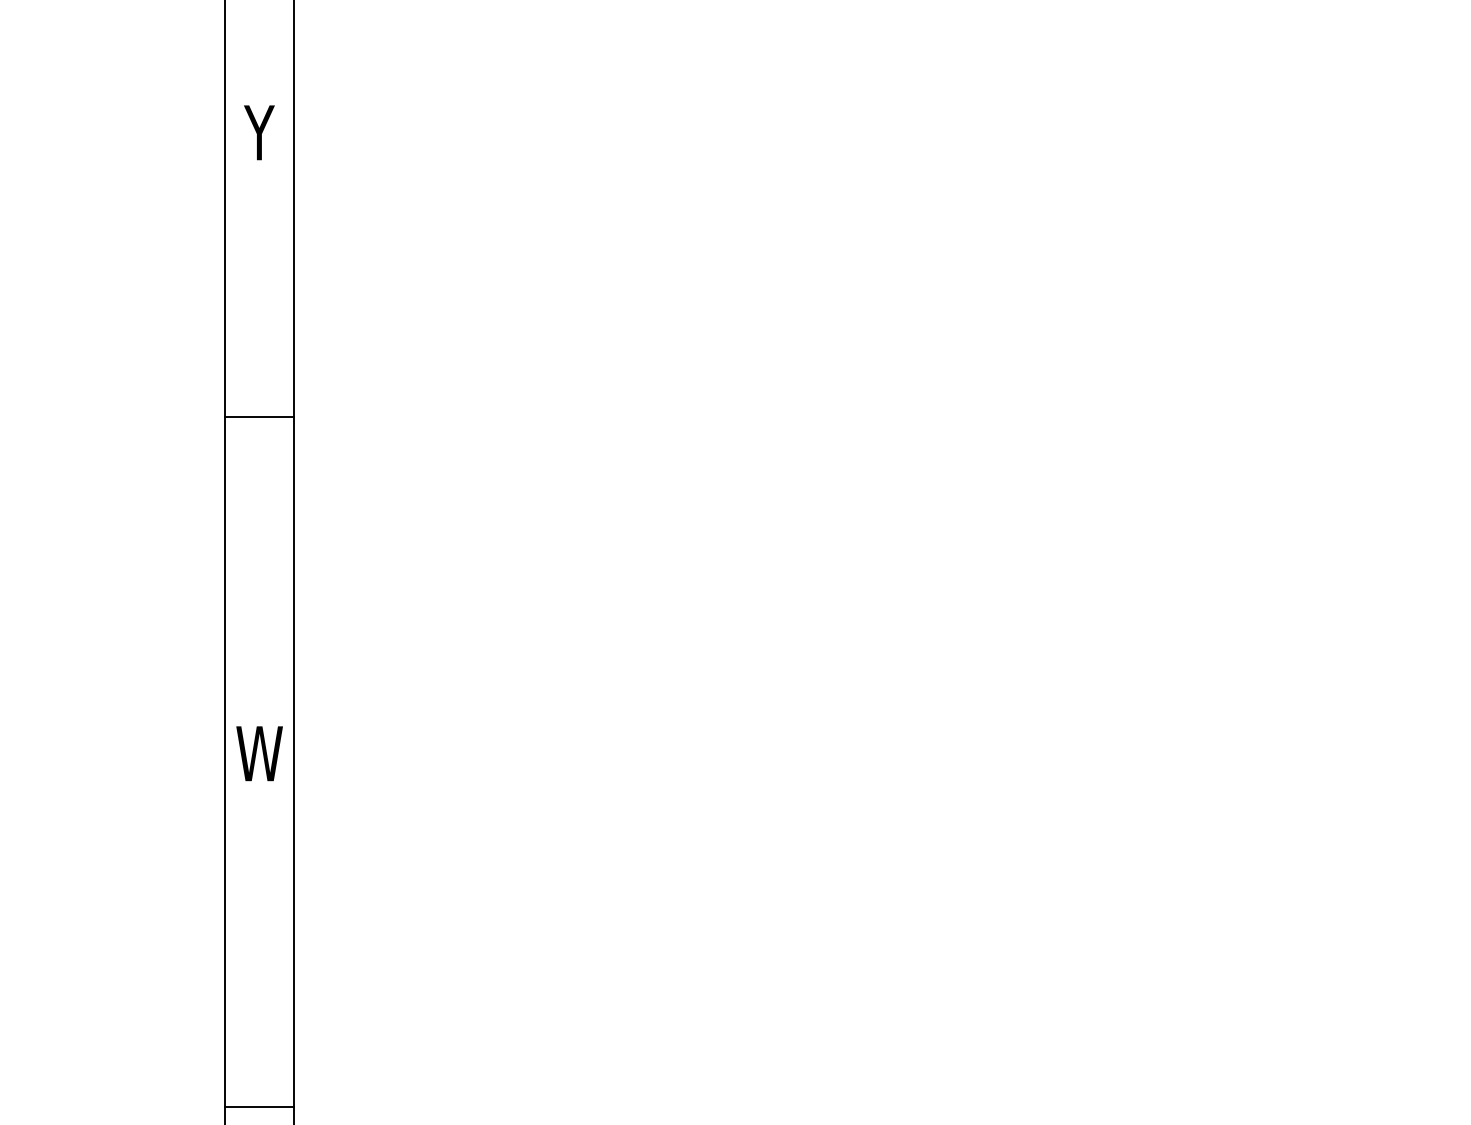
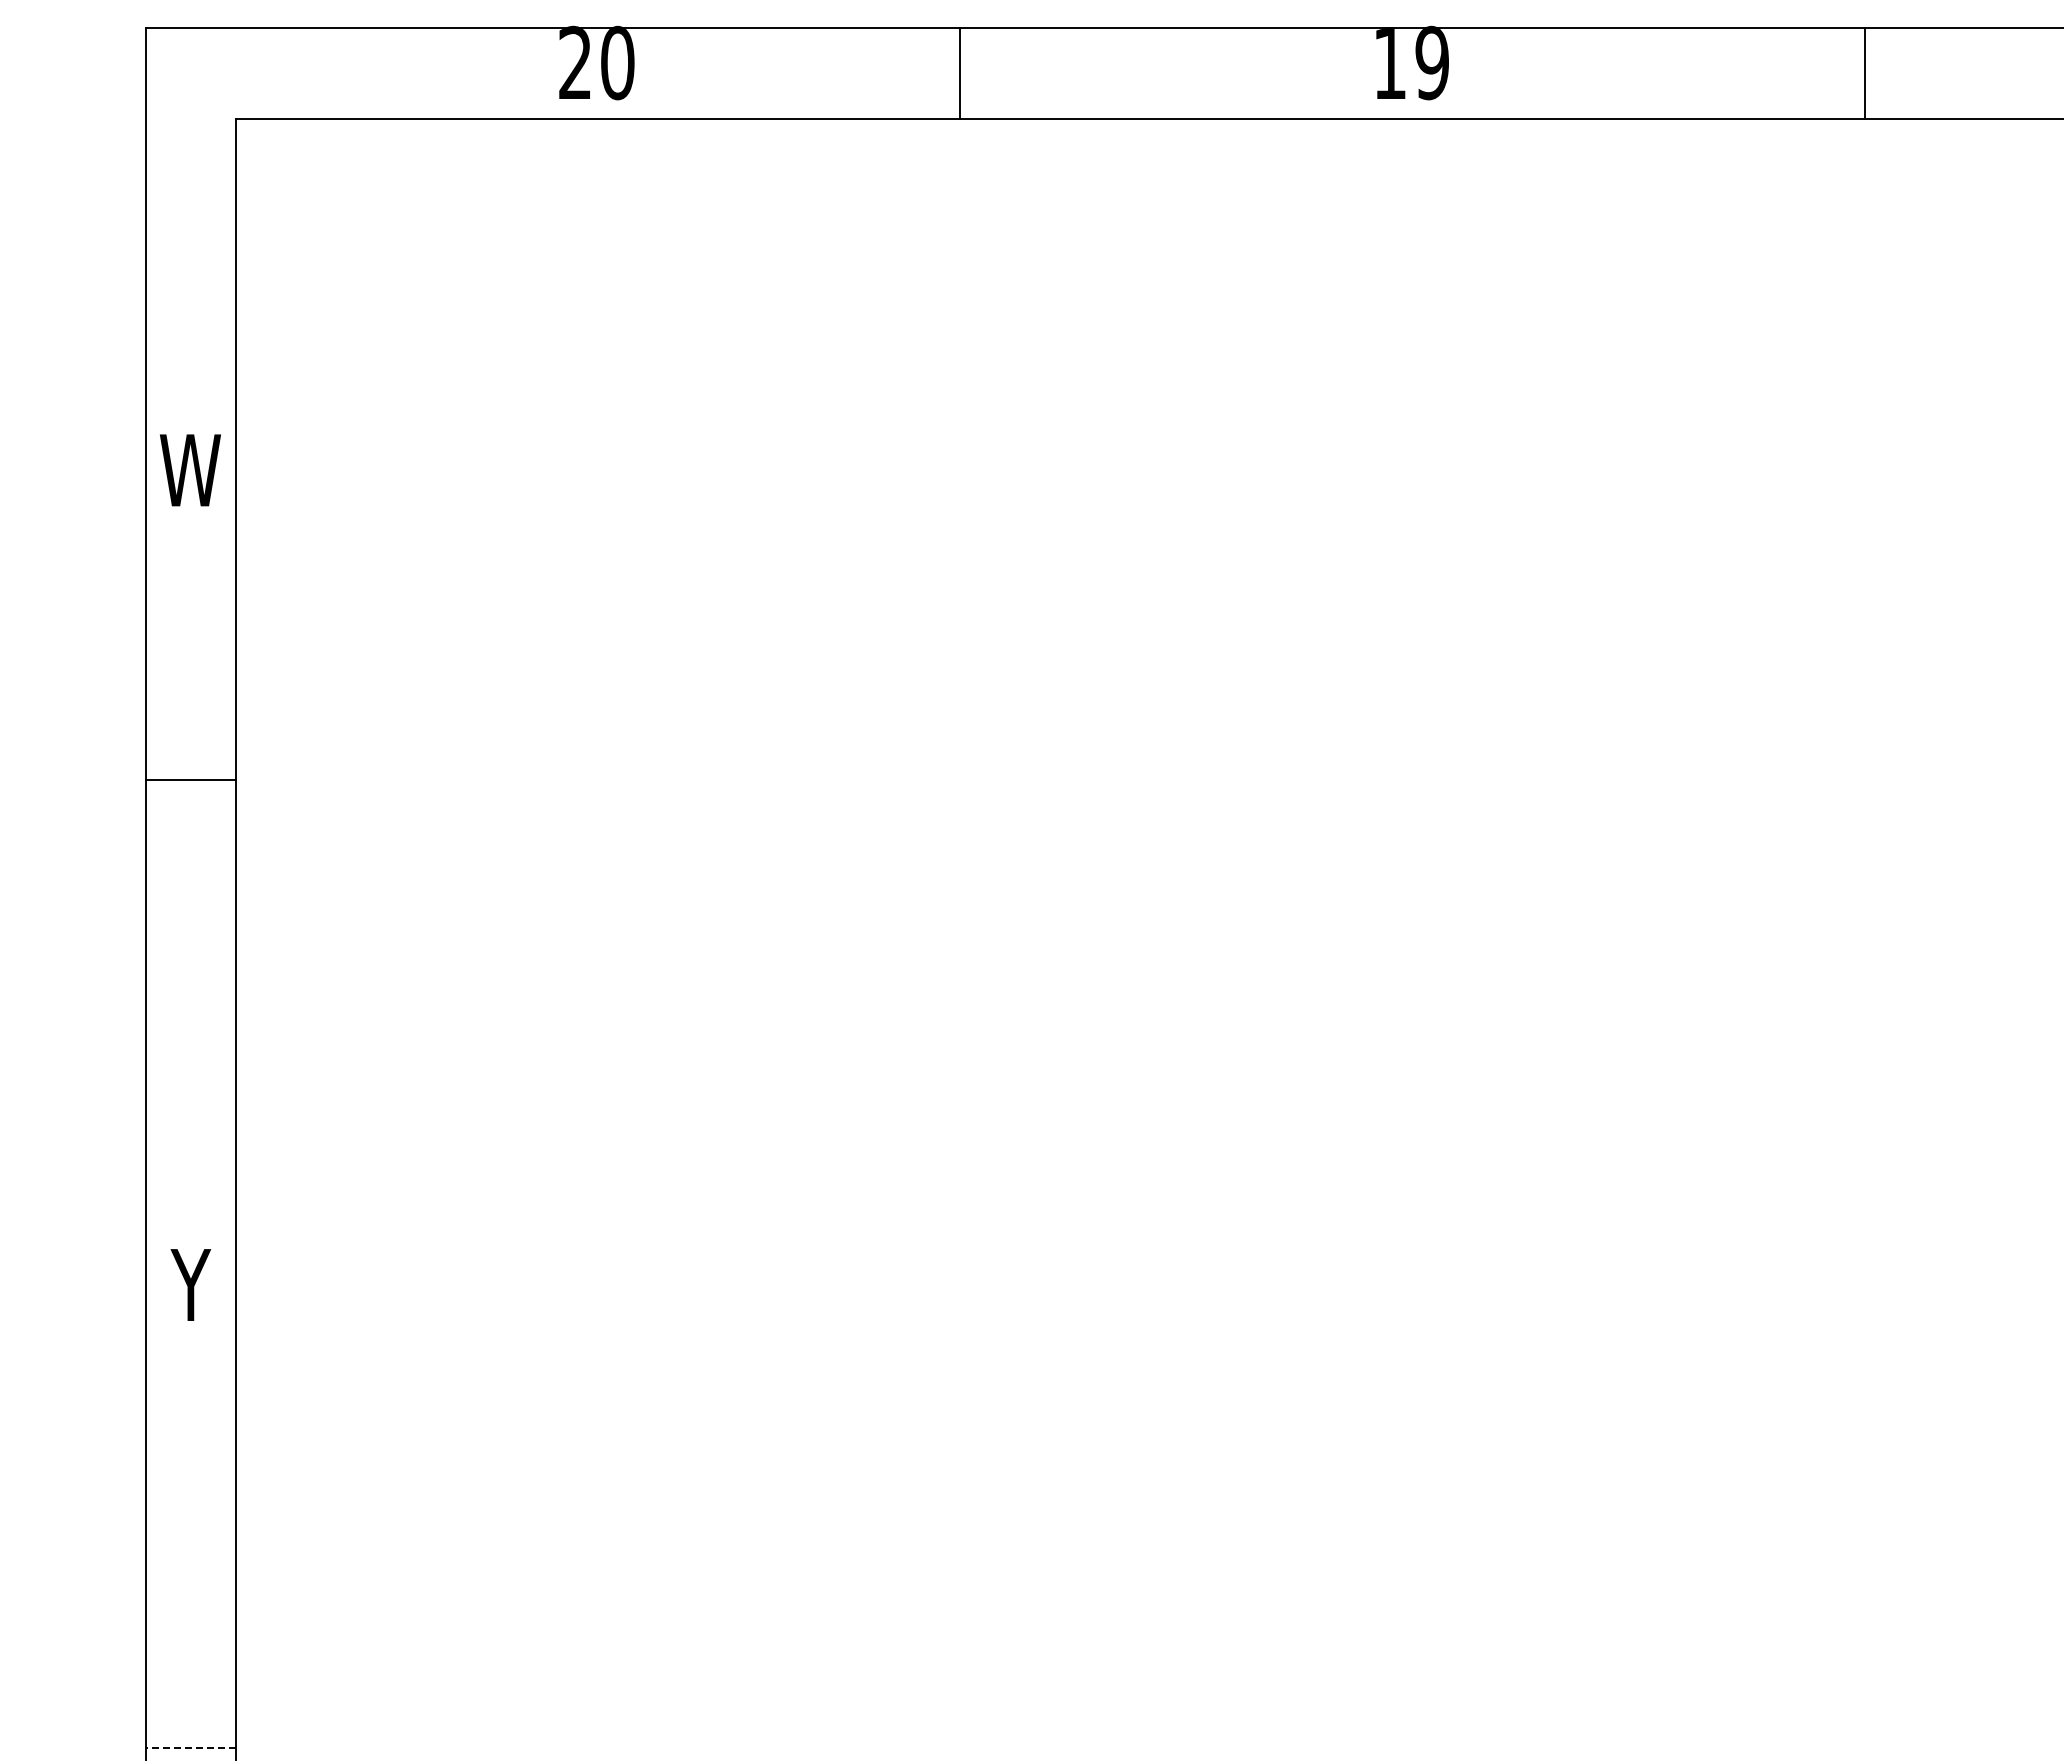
text: (259, 132) -> (190, 470), Y -> W
line: (259, 416) -> (190, 779), moved
text: (259, 753) -> (190, 1284), W -> Y
line: (259, 1107) -> (190, 1748), solid -> dashed

